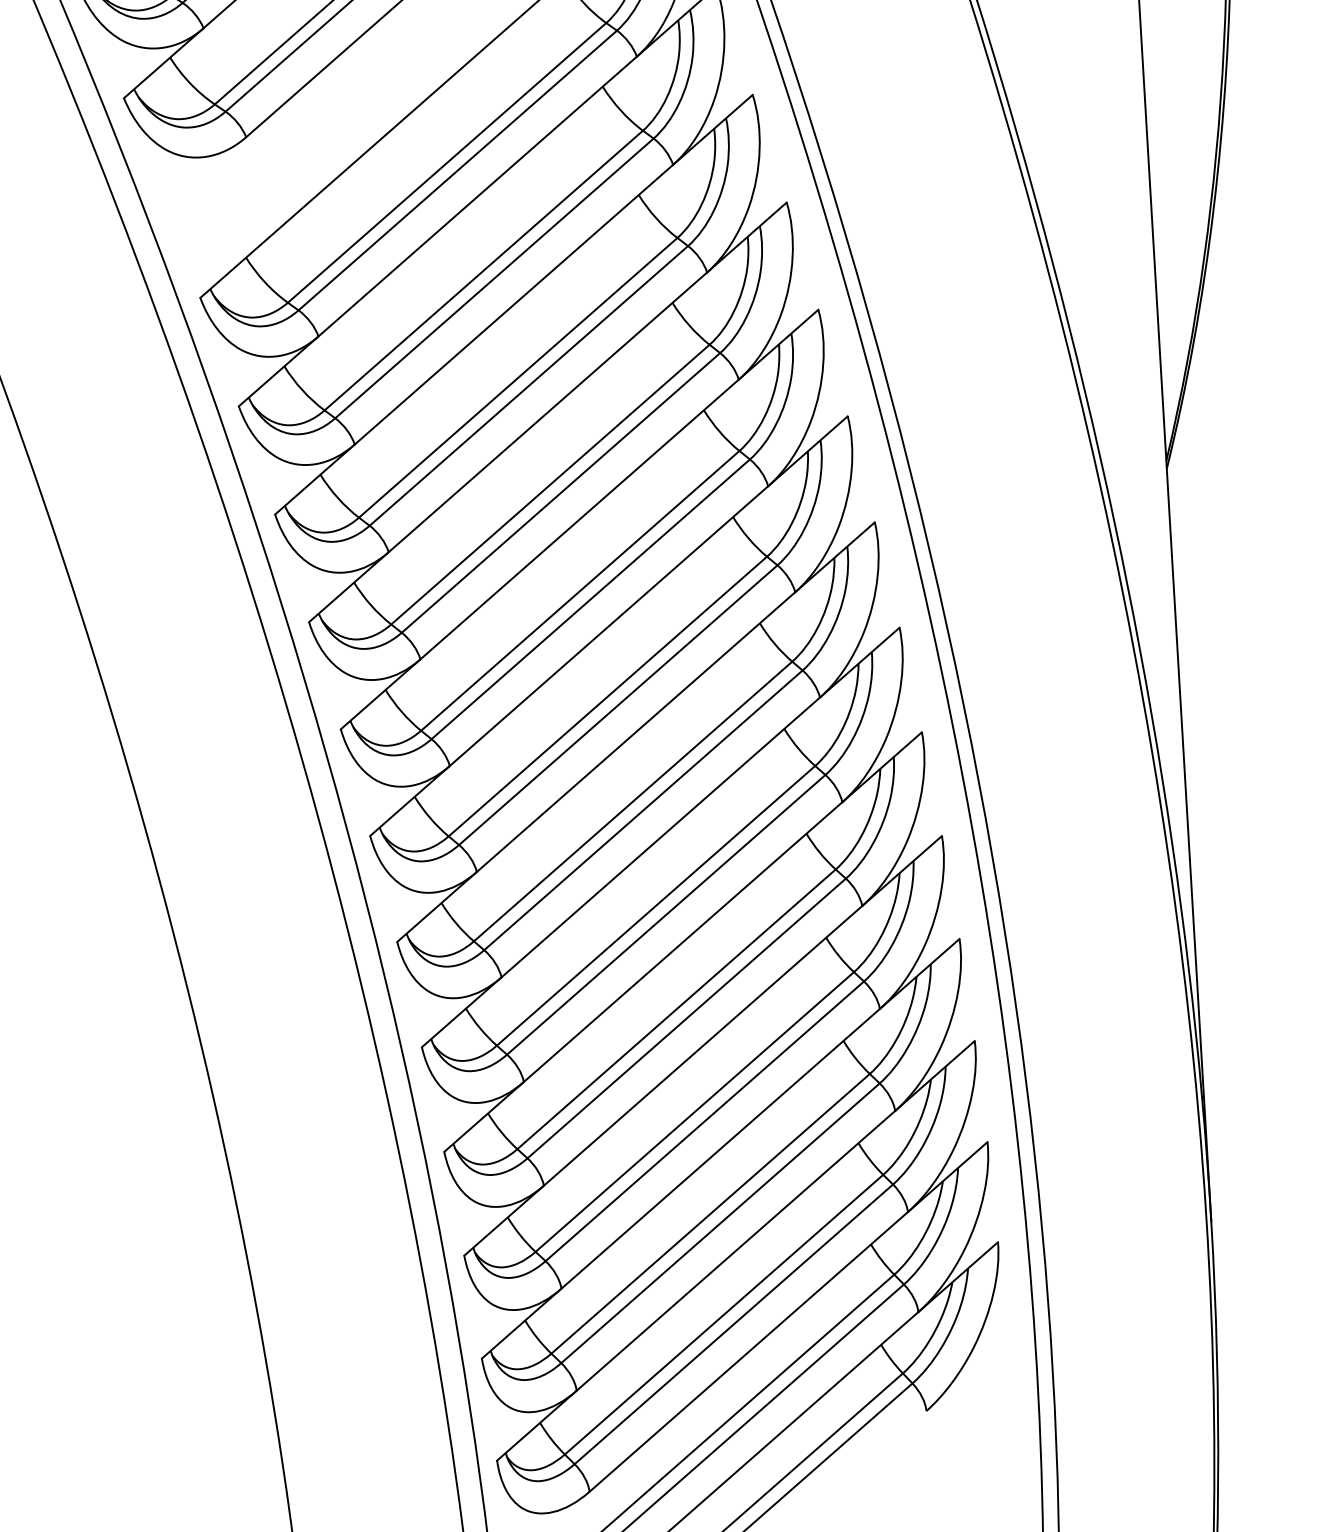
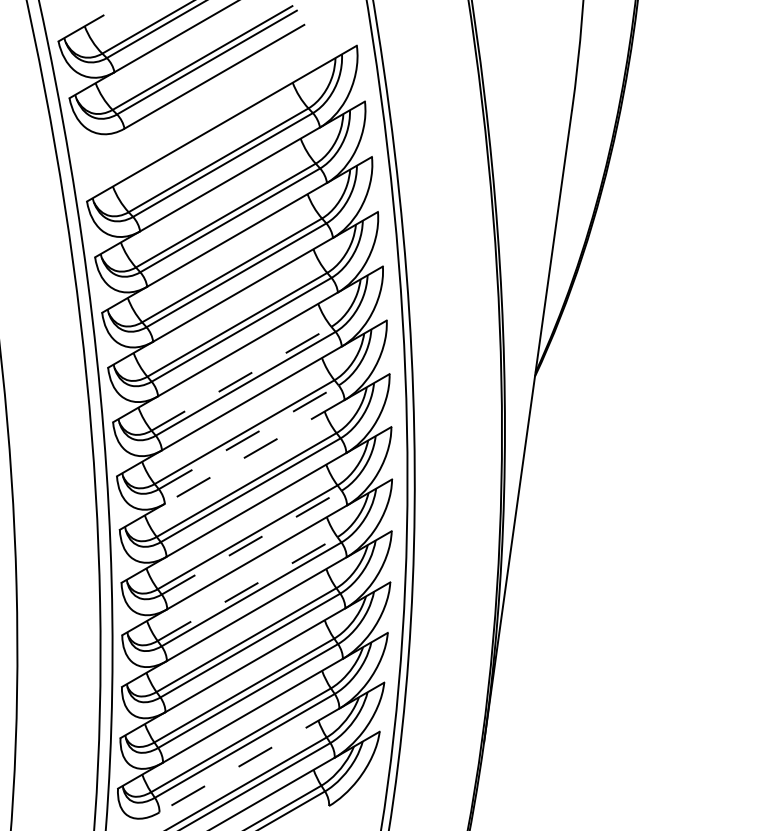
line: (580, 590) -> (241, 378), solid -> dashed
line: (617, 705) -> (248, 437), solid -> dashed
line: (635, 731) -> (254, 451), solid -> dashed
line: (665, 914) -> (251, 542), solid -> dashed
line: (676, 1010) -> (247, 589), solid -> dashed
line: (748, 1351) -> (249, 760), solid -> dashed

